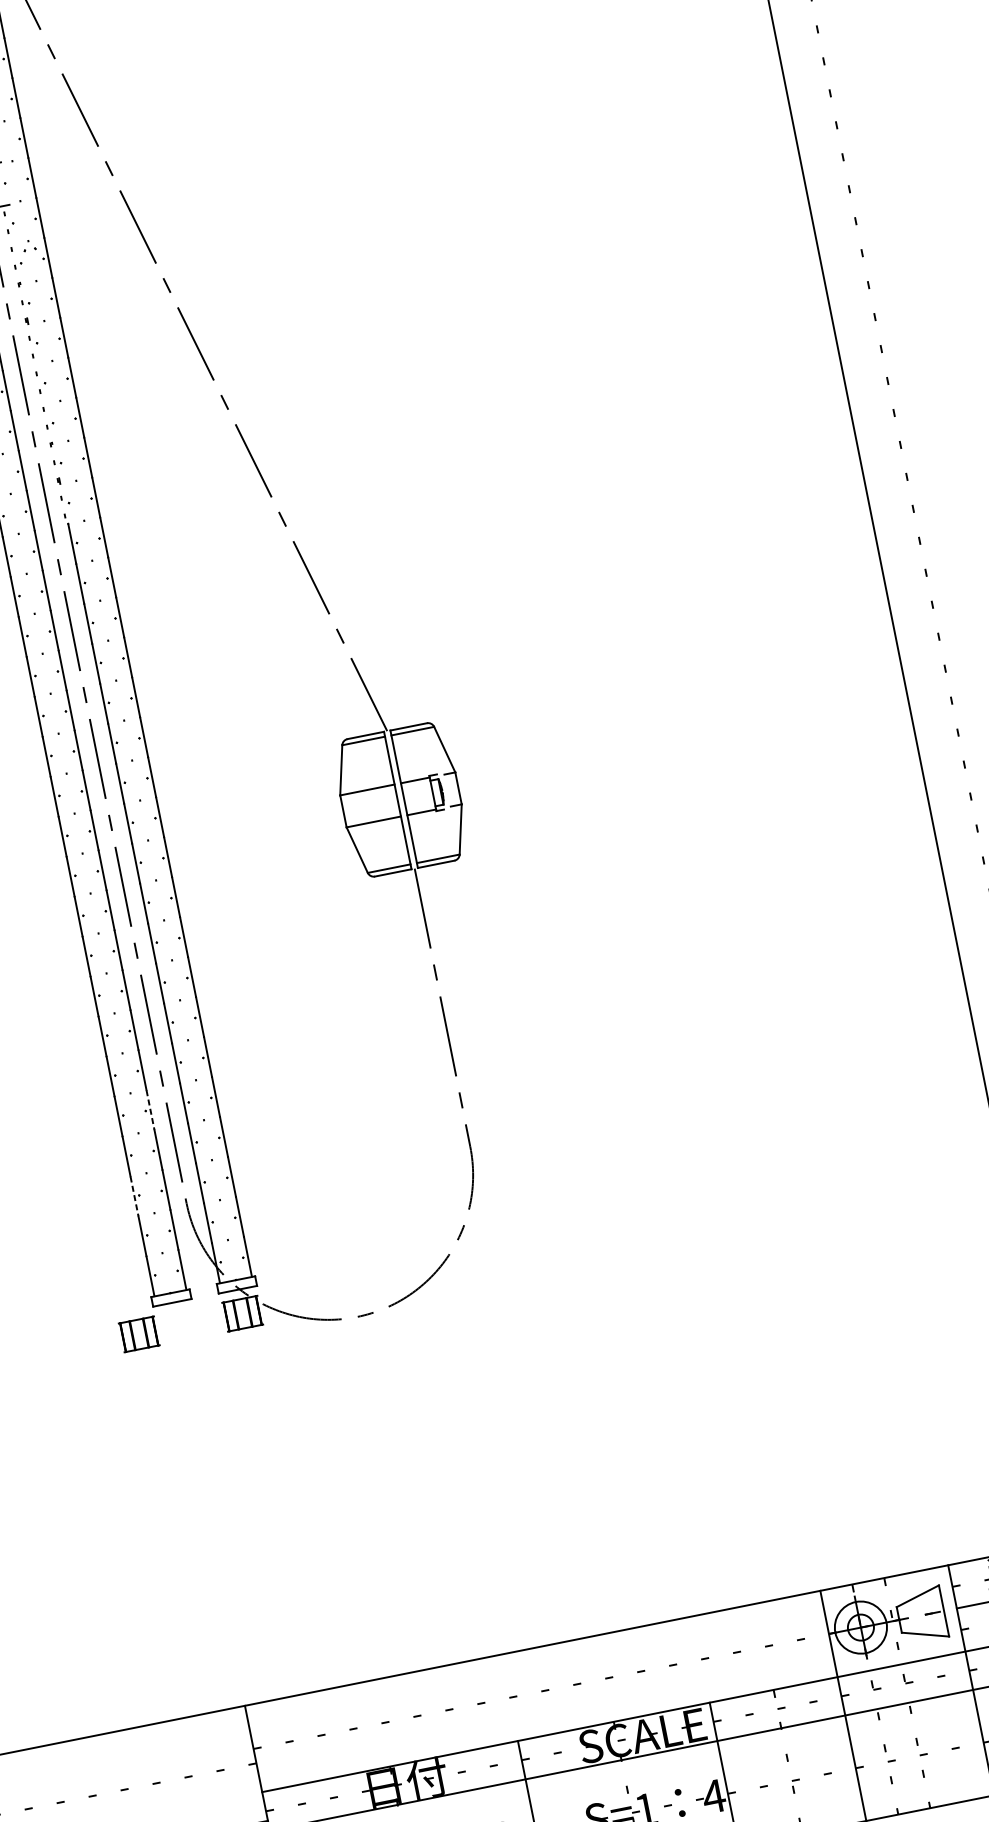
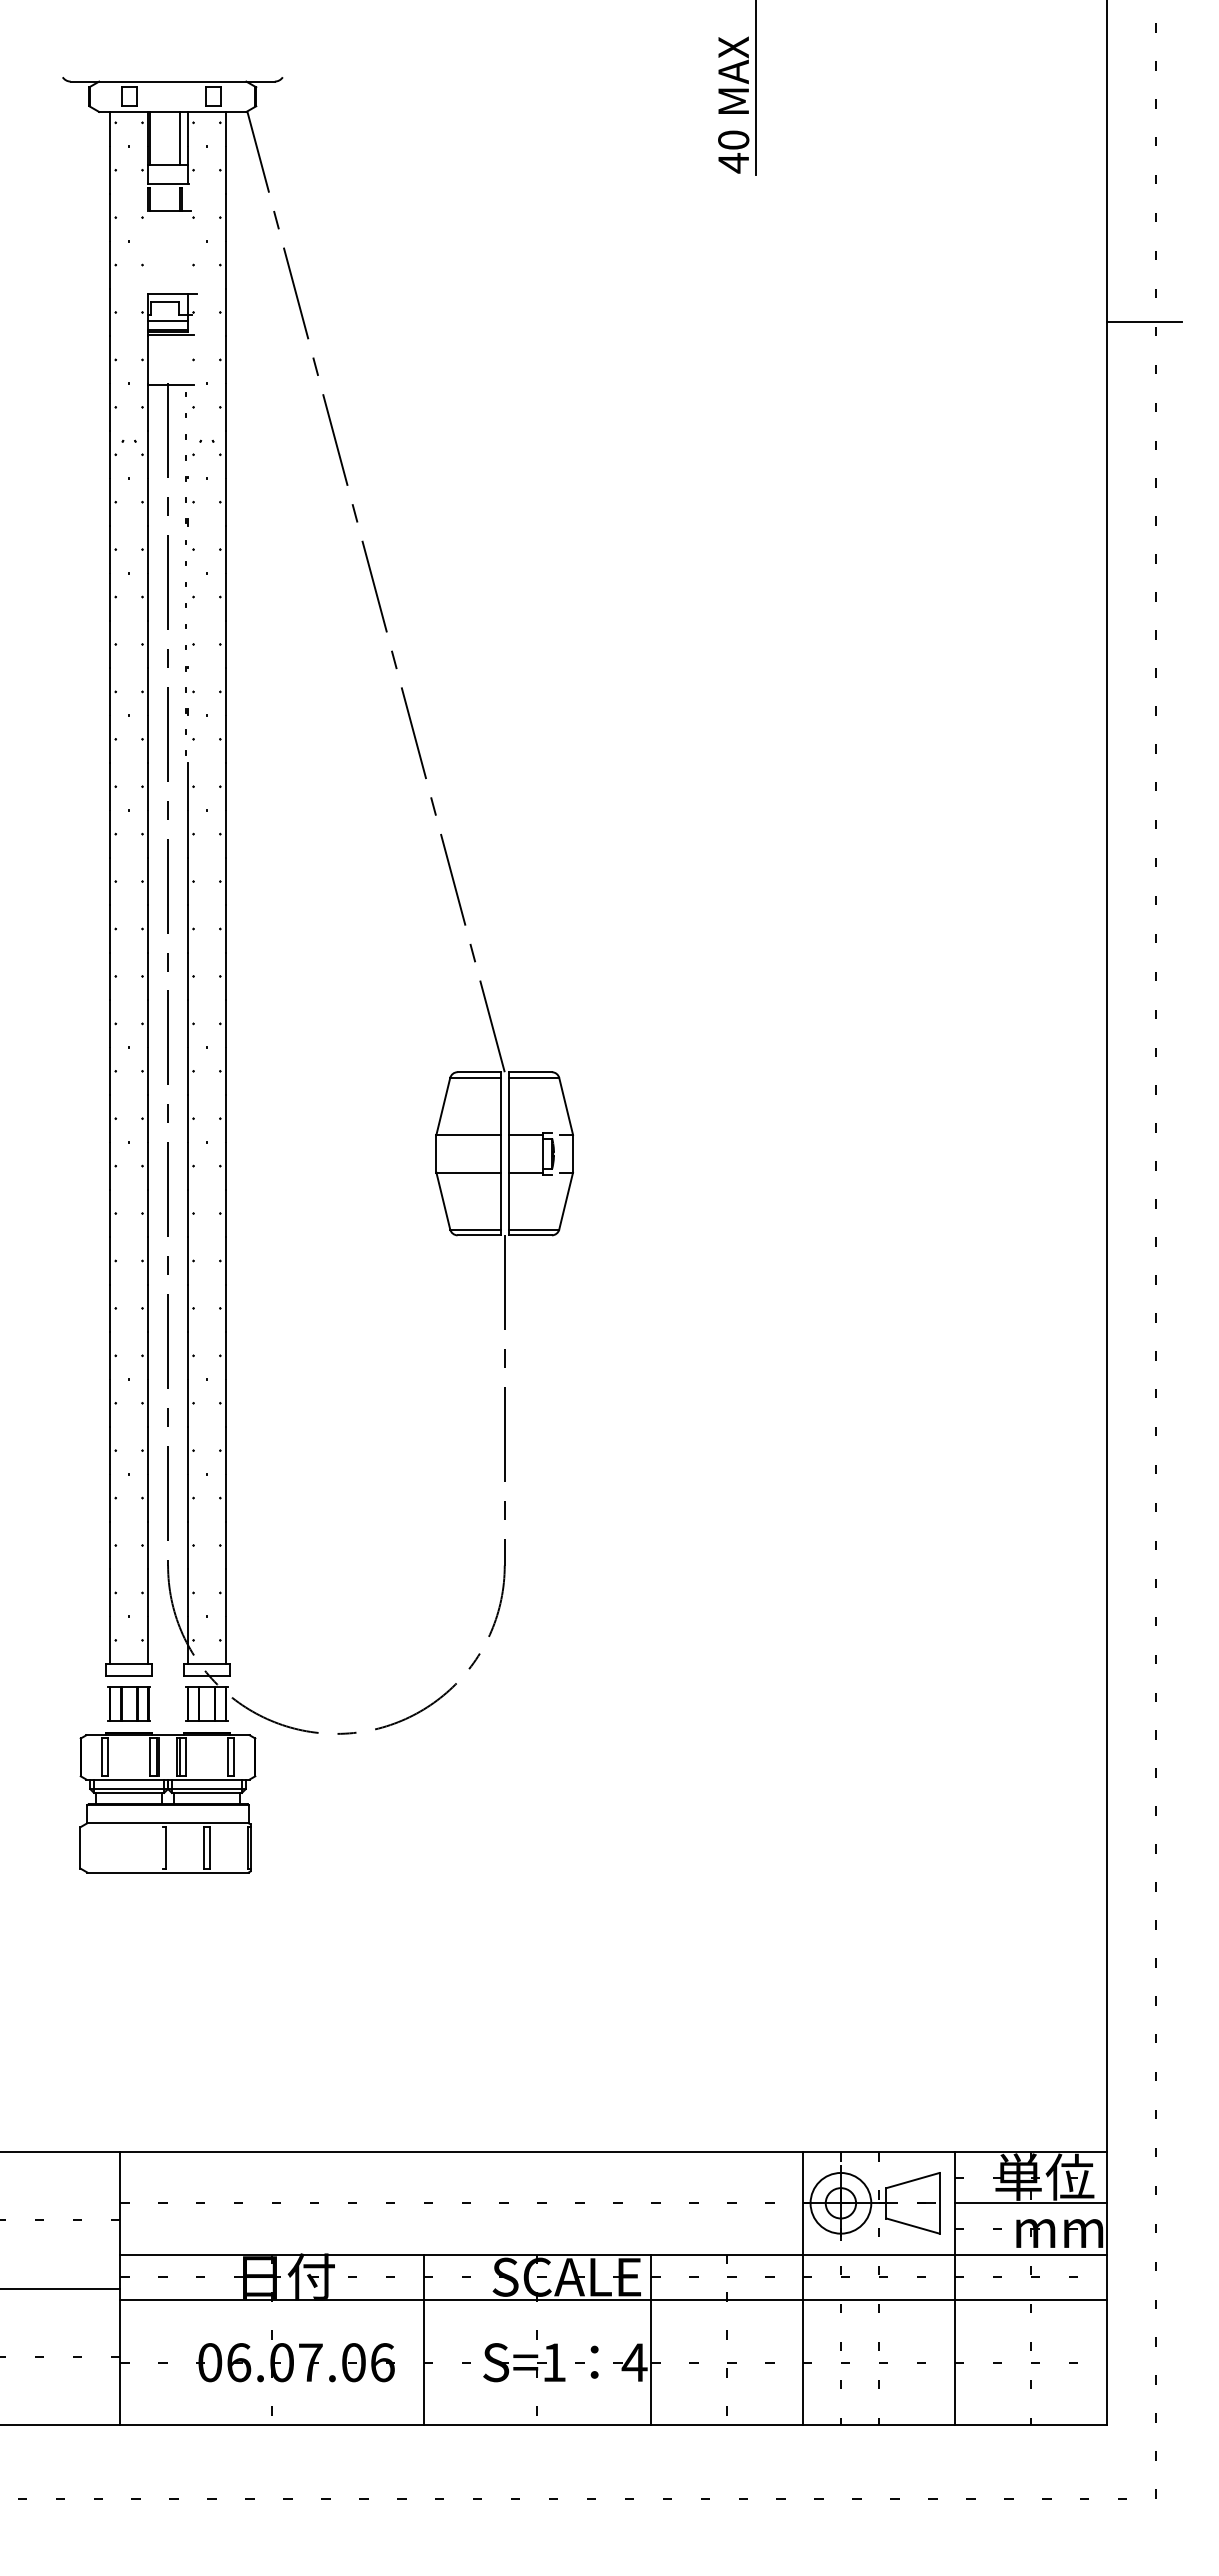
line: (150, 1109) -> (148, 1450), dashed -> solid
line: (134, 1196) -> (110, 1545), dashed -> solid
part: (138, 1333) -> (128, 1703), moved
part: (226, 1403) -> (167, 1802), added

